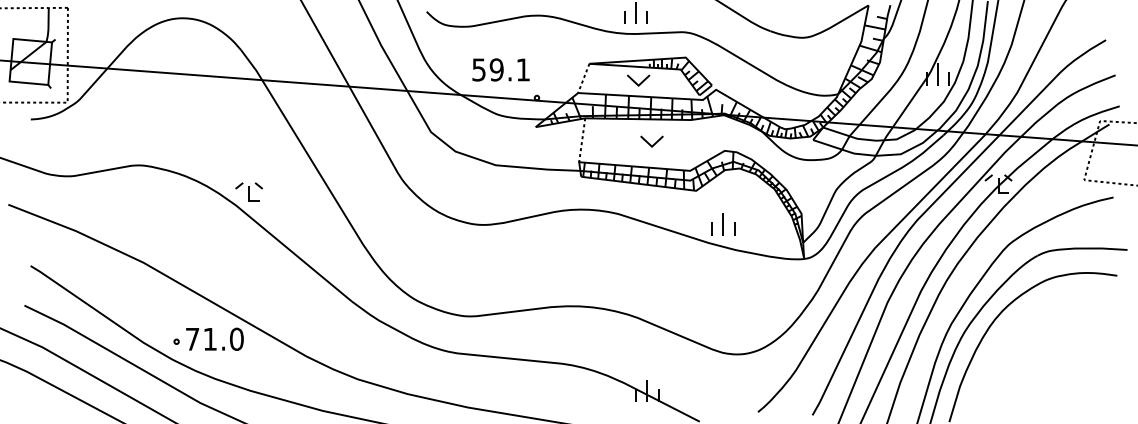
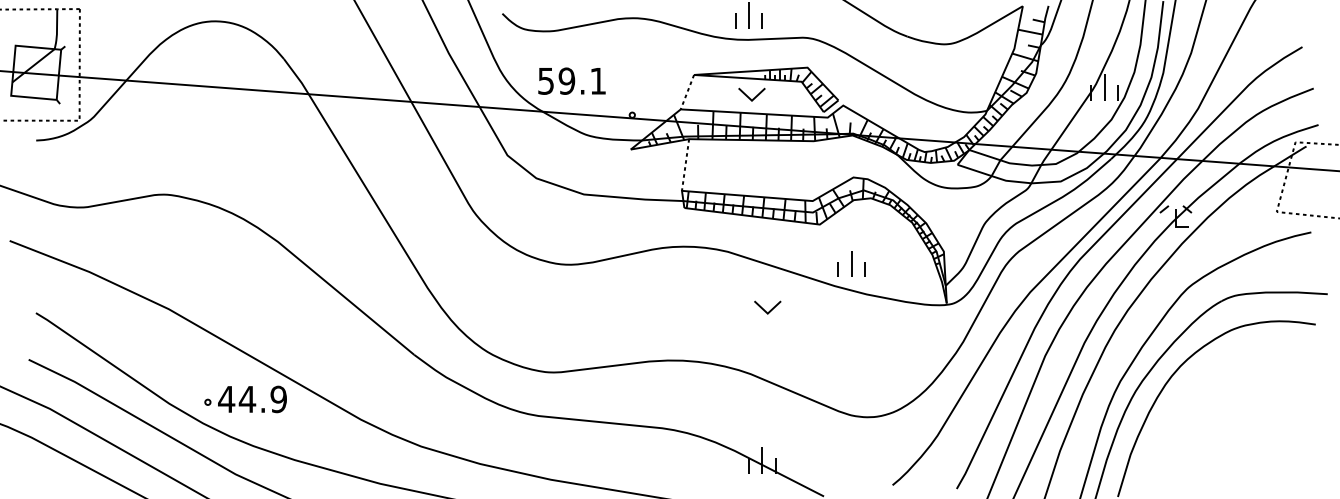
text: (500, 69) -> (571, 80), moved
part: (651, 141) -> (767, 307), moved
part: (249, 191) -> (293, 225), removed
text: (214, 339) -> (252, 399), 71.0 -> 44.9

